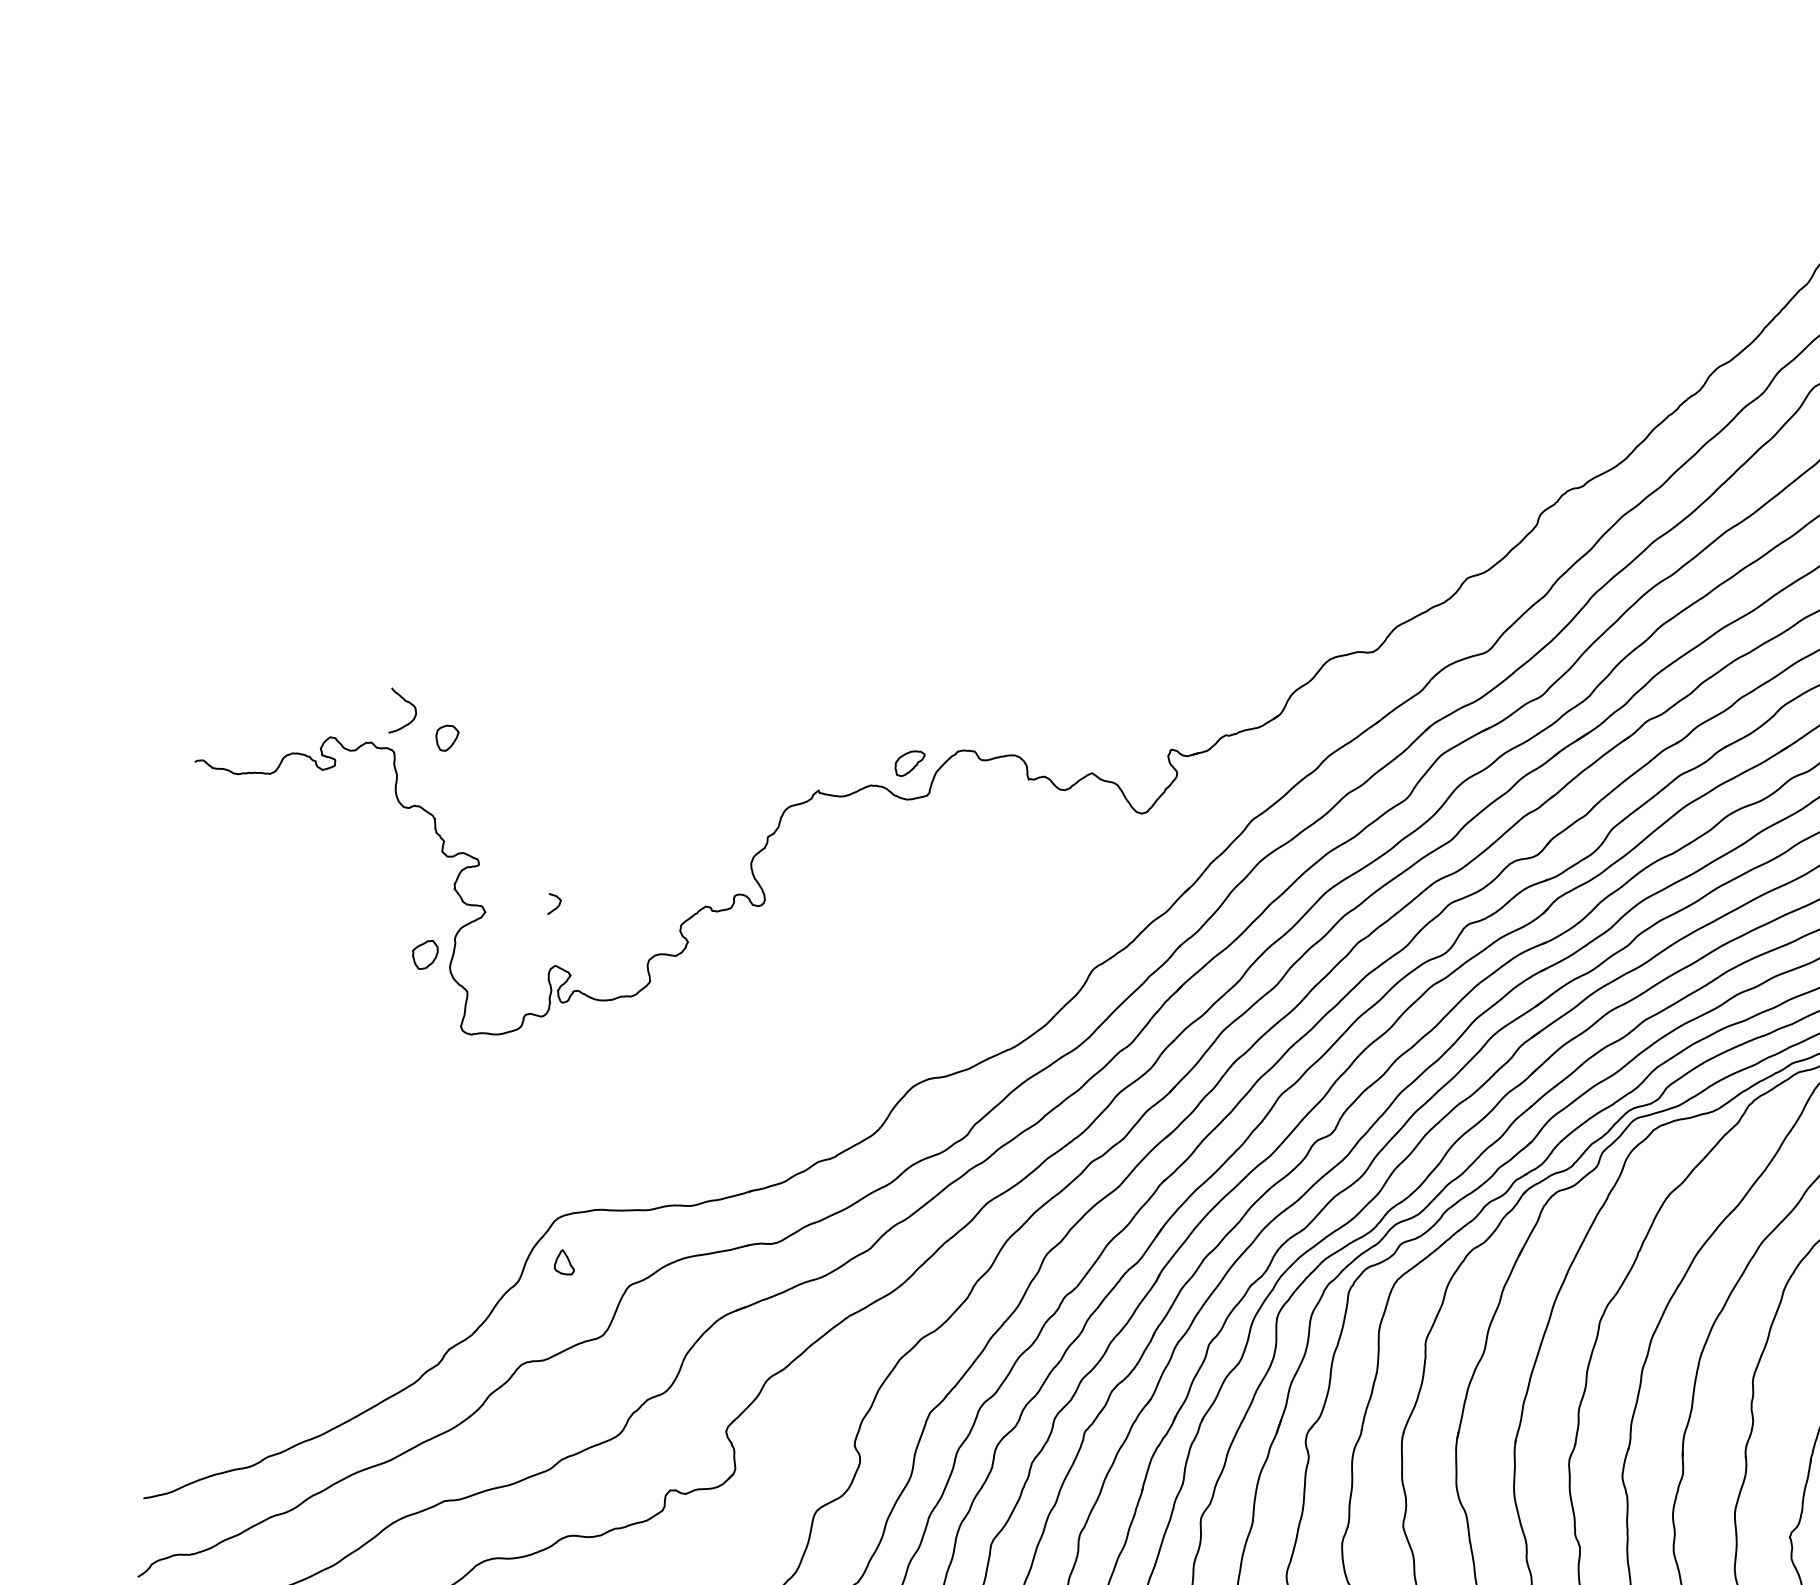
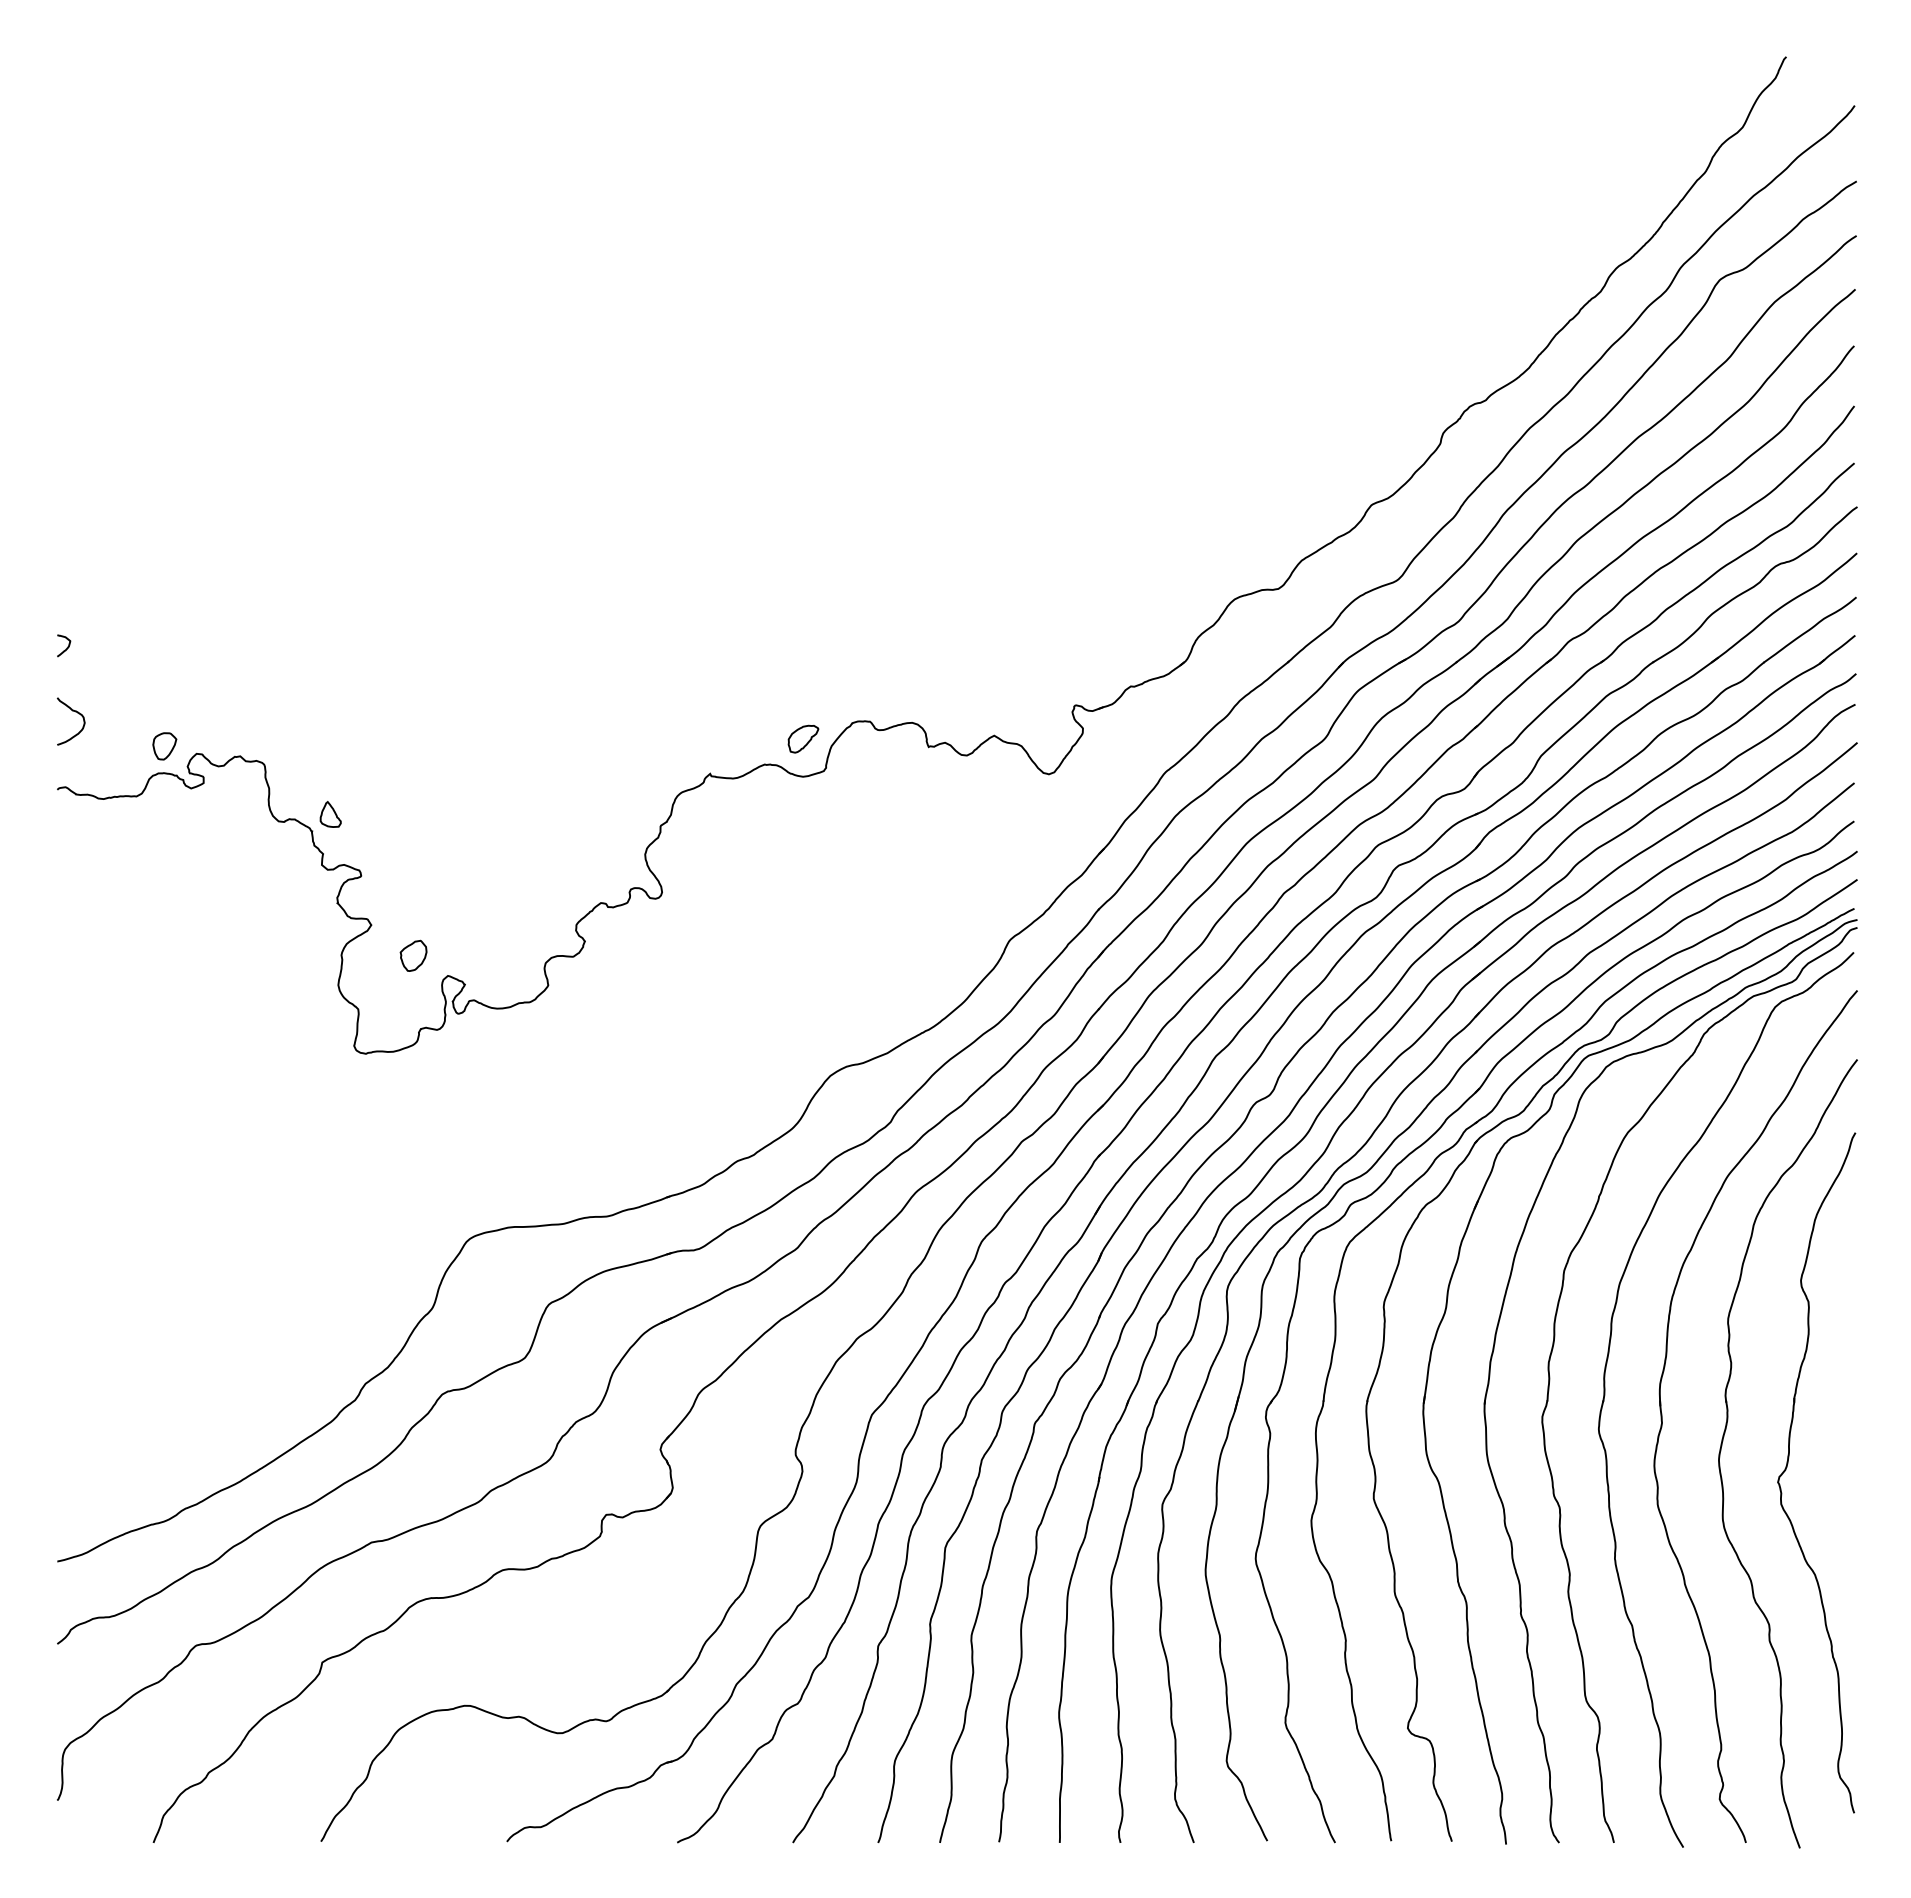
curve: (405, 701) -> (72, 711), moved
part: (446, 738) -> (164, 746), moved
curve: (556, 906) -> (66, 647), moved
part: (425, 954) -> (413, 955), moved
part: (564, 1262) -> (330, 814), moved

